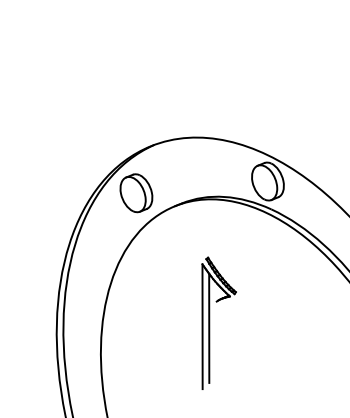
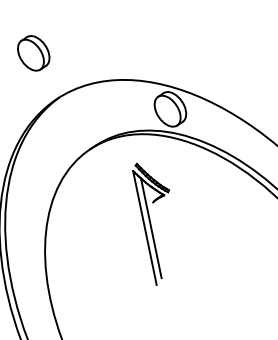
part: (136, 193) -> (33, 53), moved
part: (210, 322) -> (151, 222), moved

